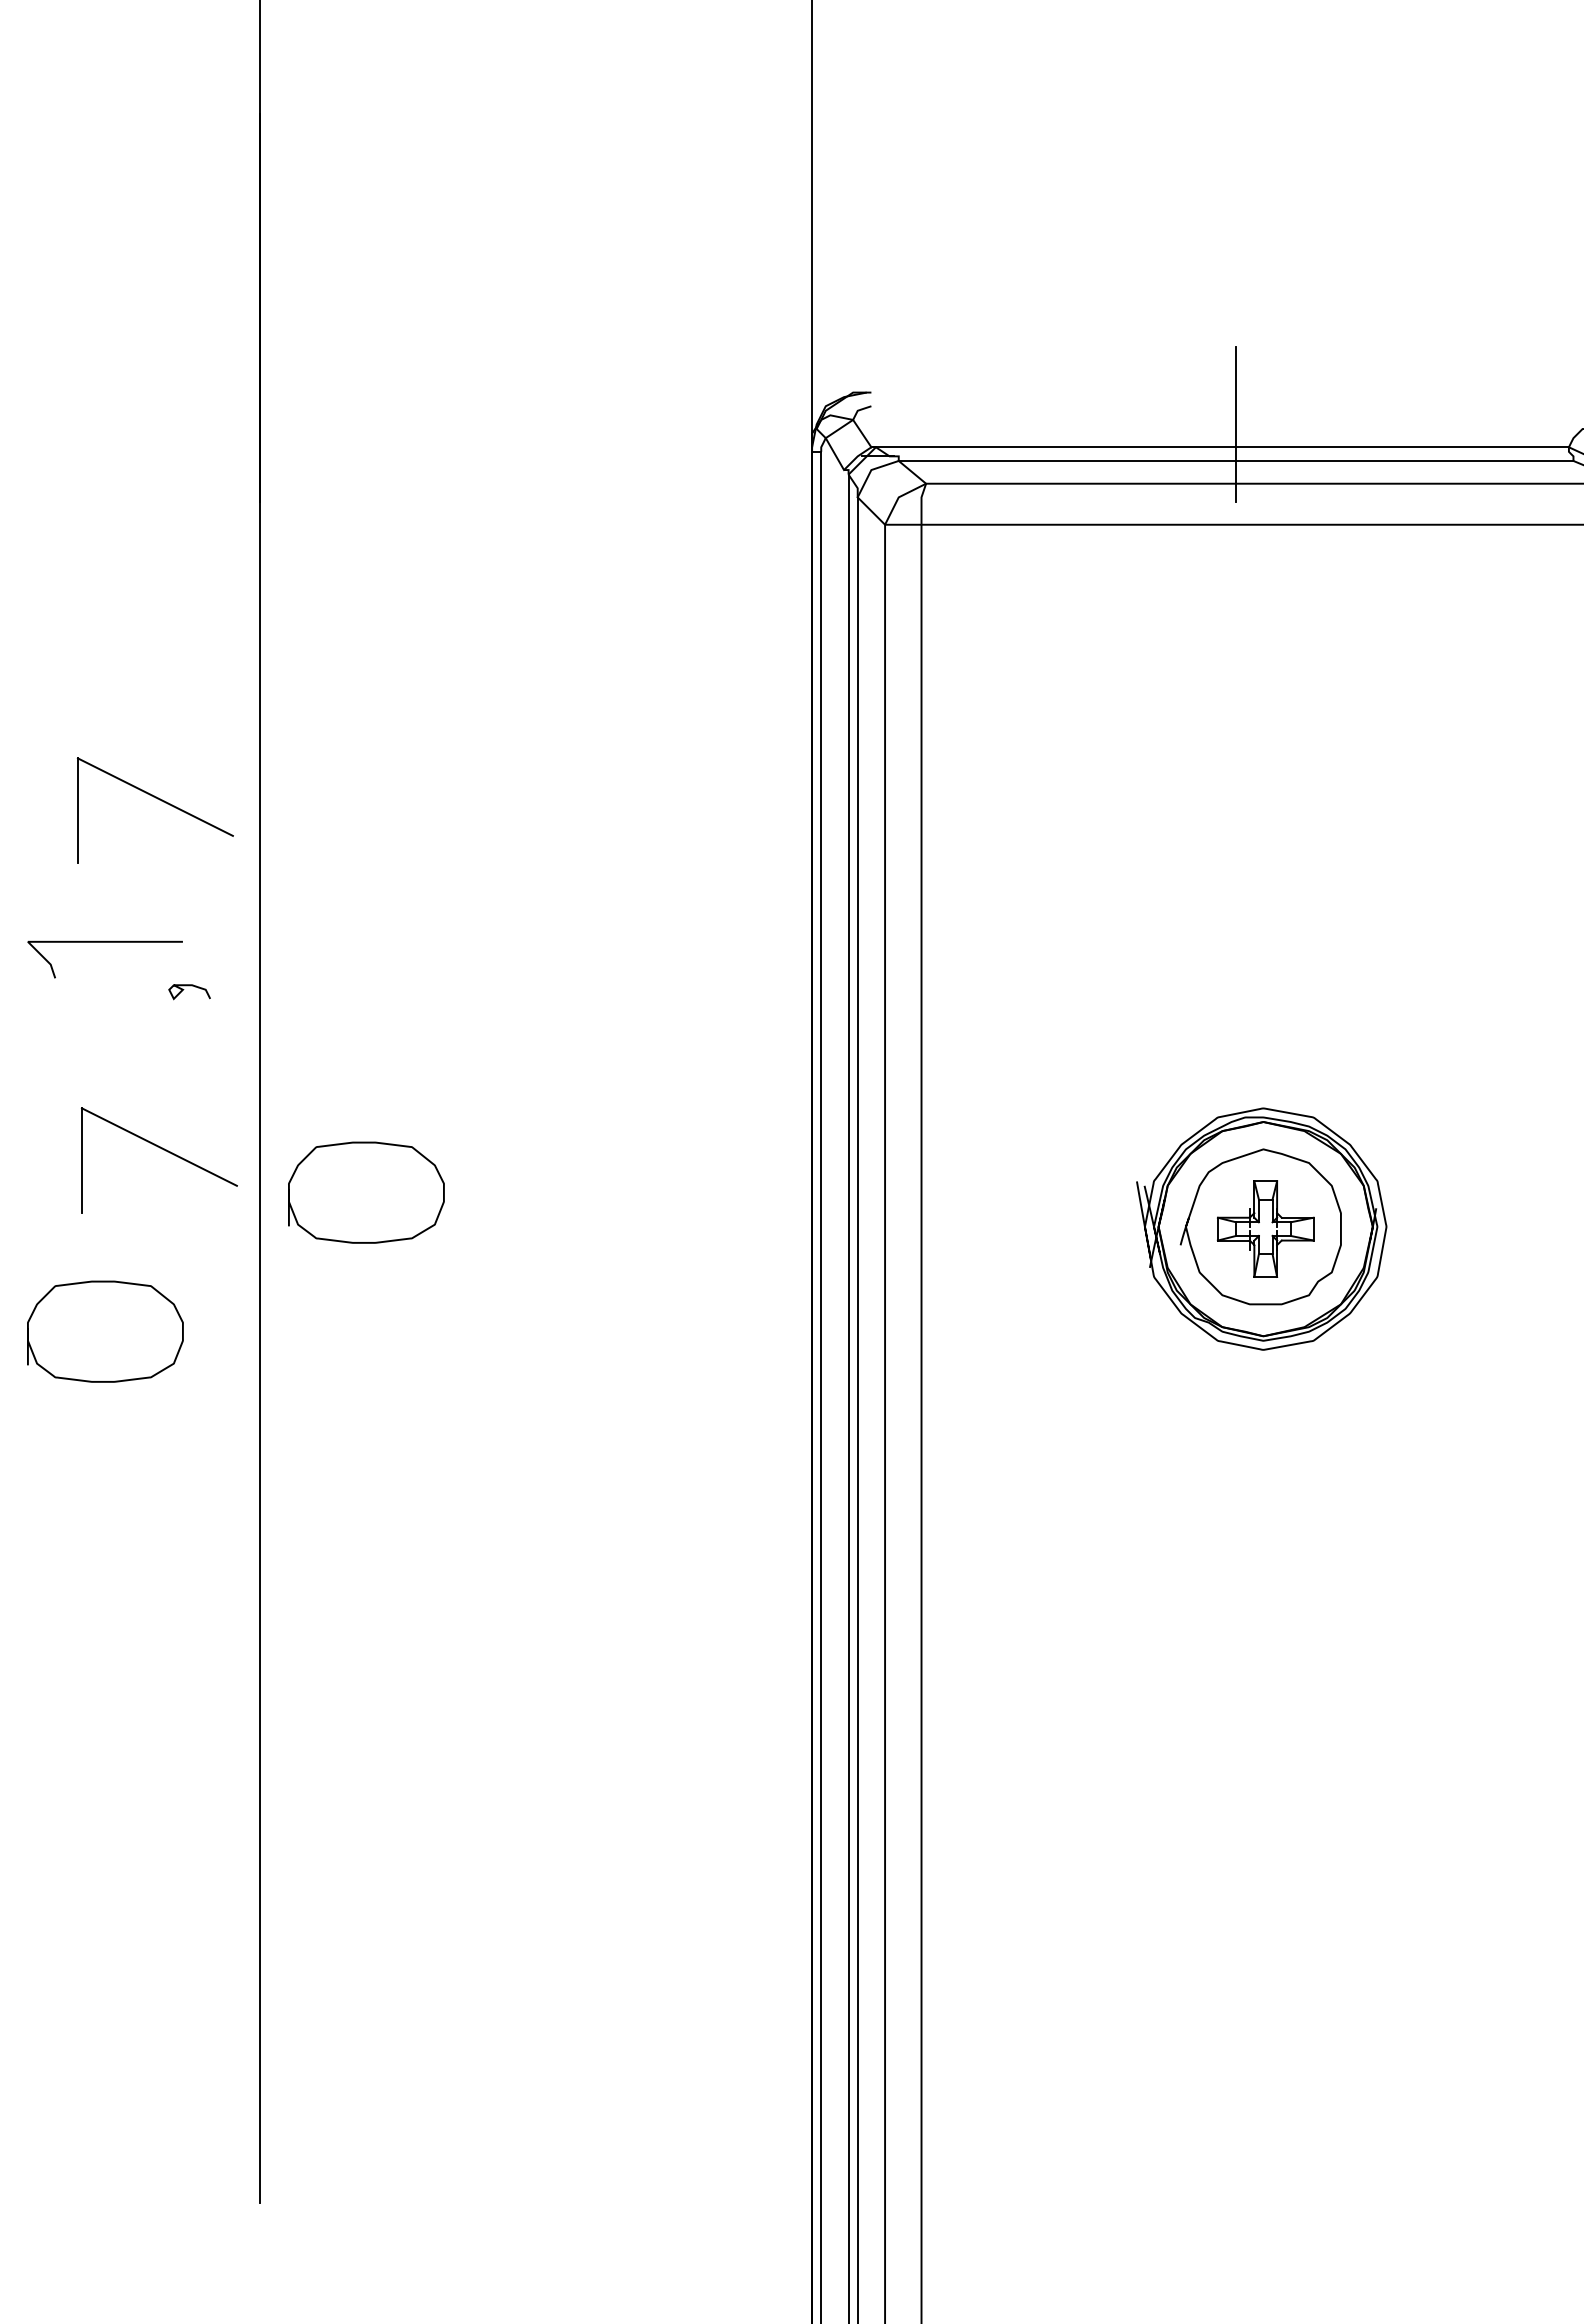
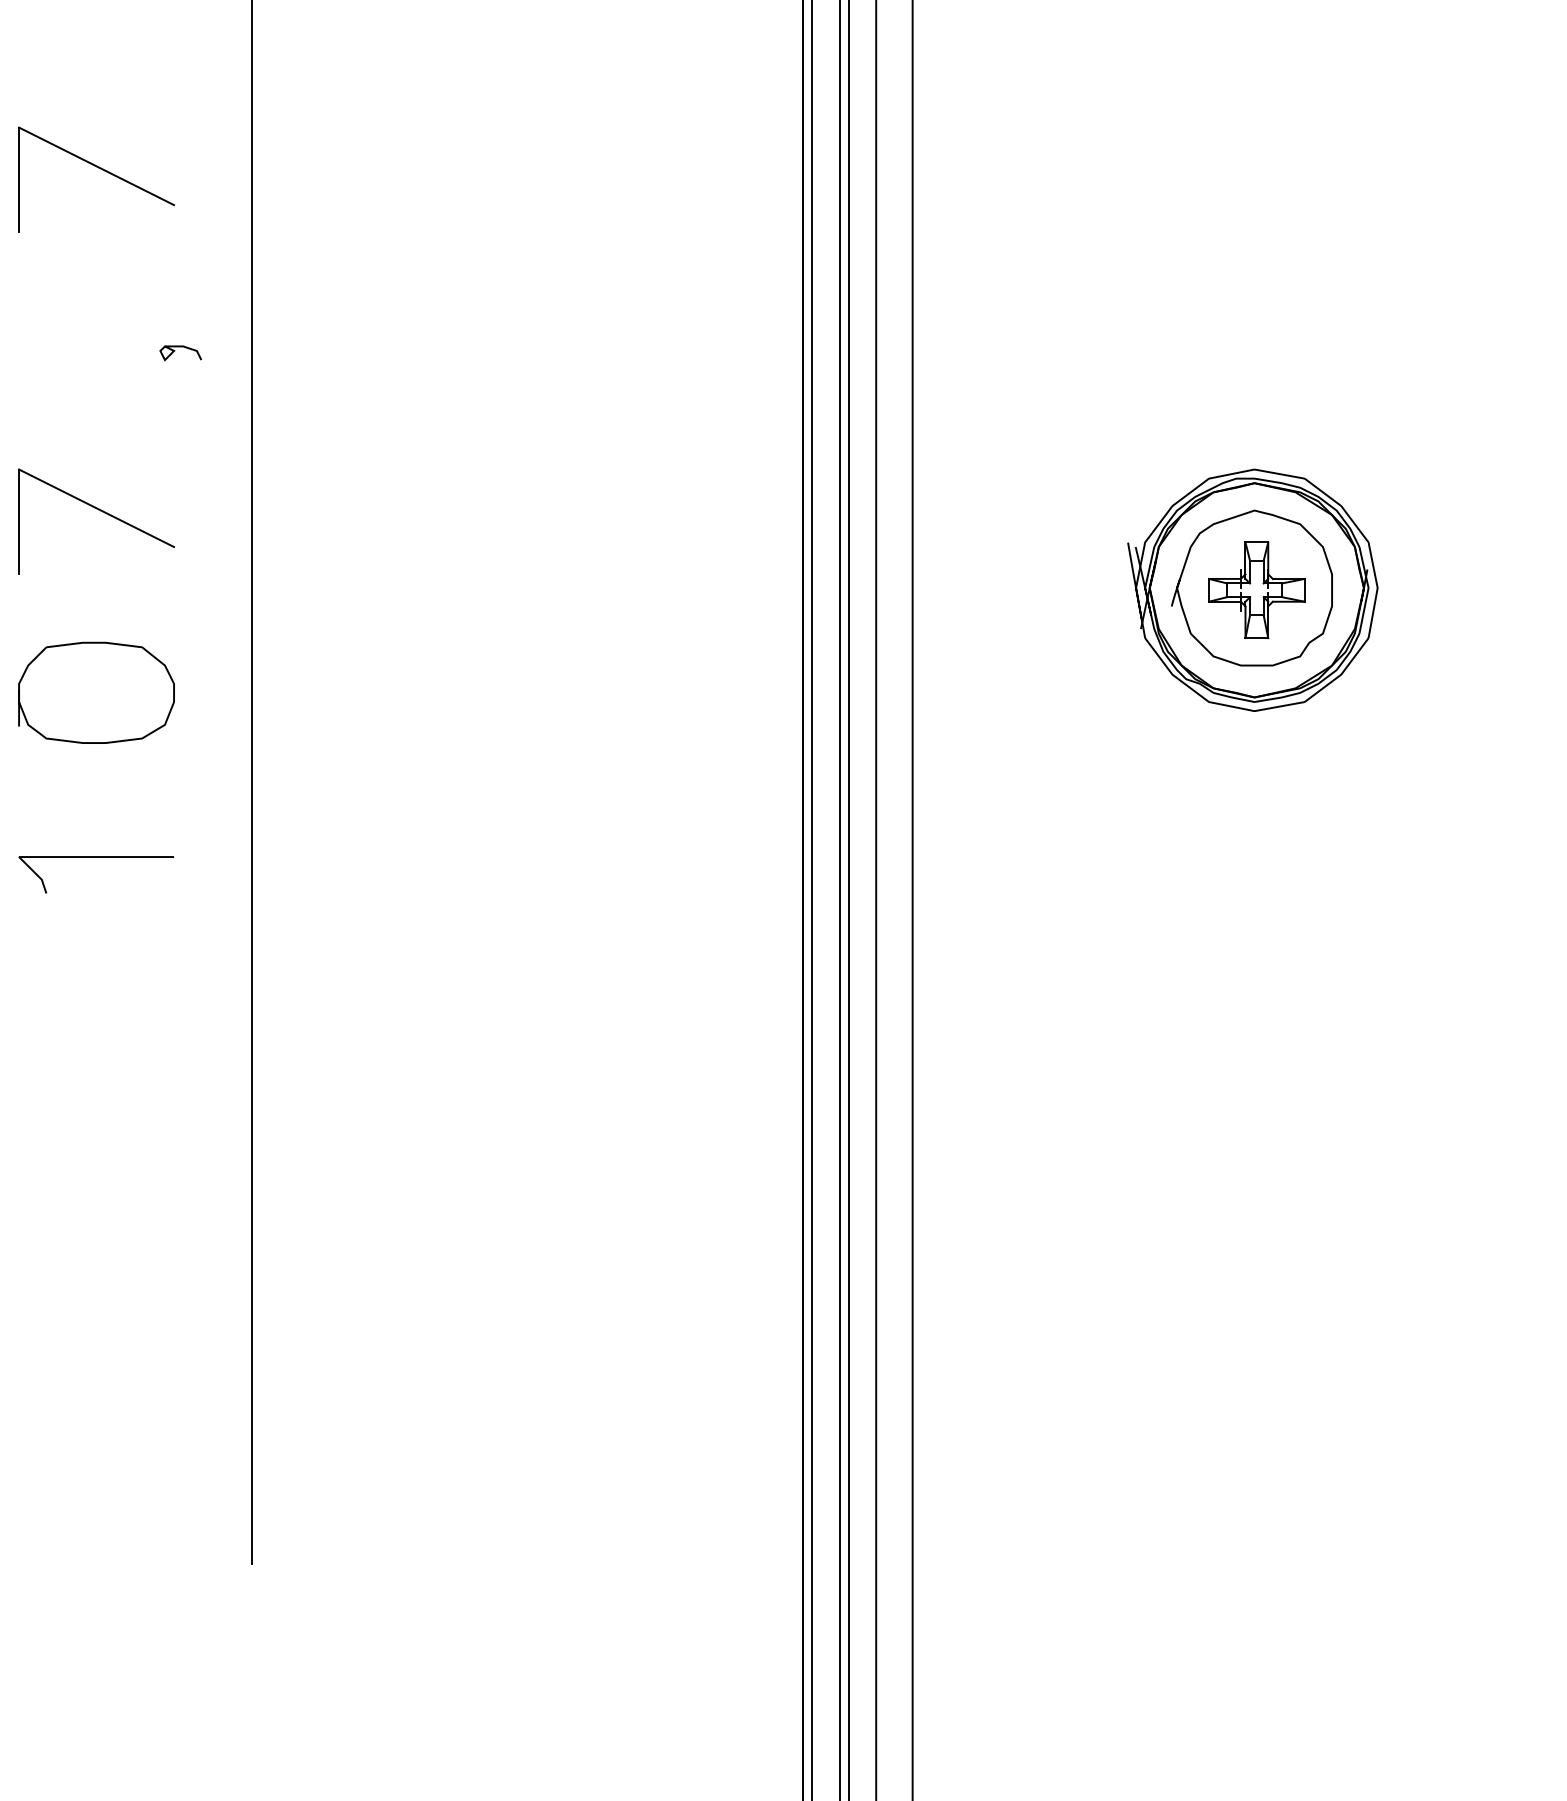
part: (159, 800) -> (100, 169), moved
curve: (104, 942) -> (95, 857), moved
part: (163, 1150) -> (100, 511), moved
part: (366, 1192) -> (357, 553), removed

